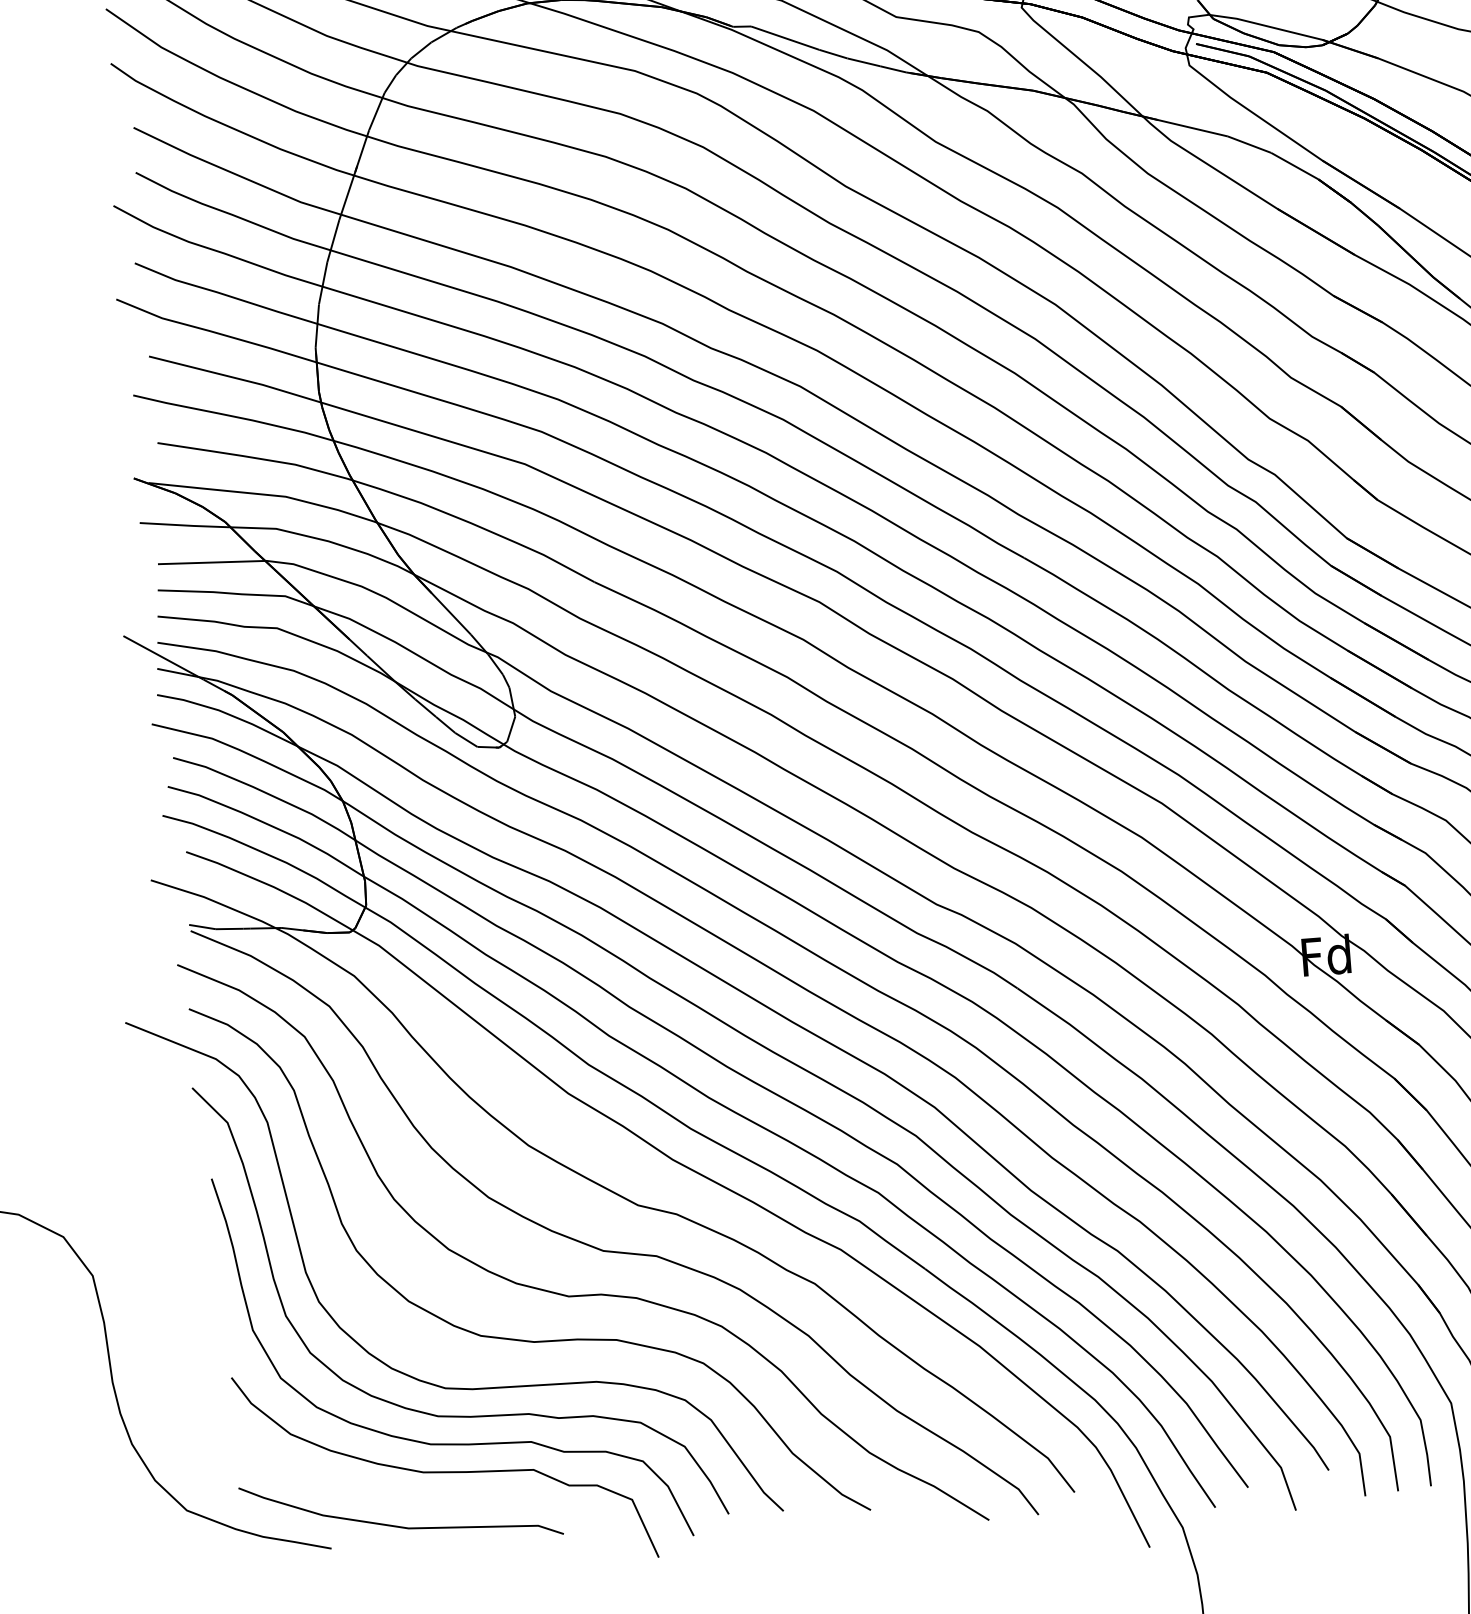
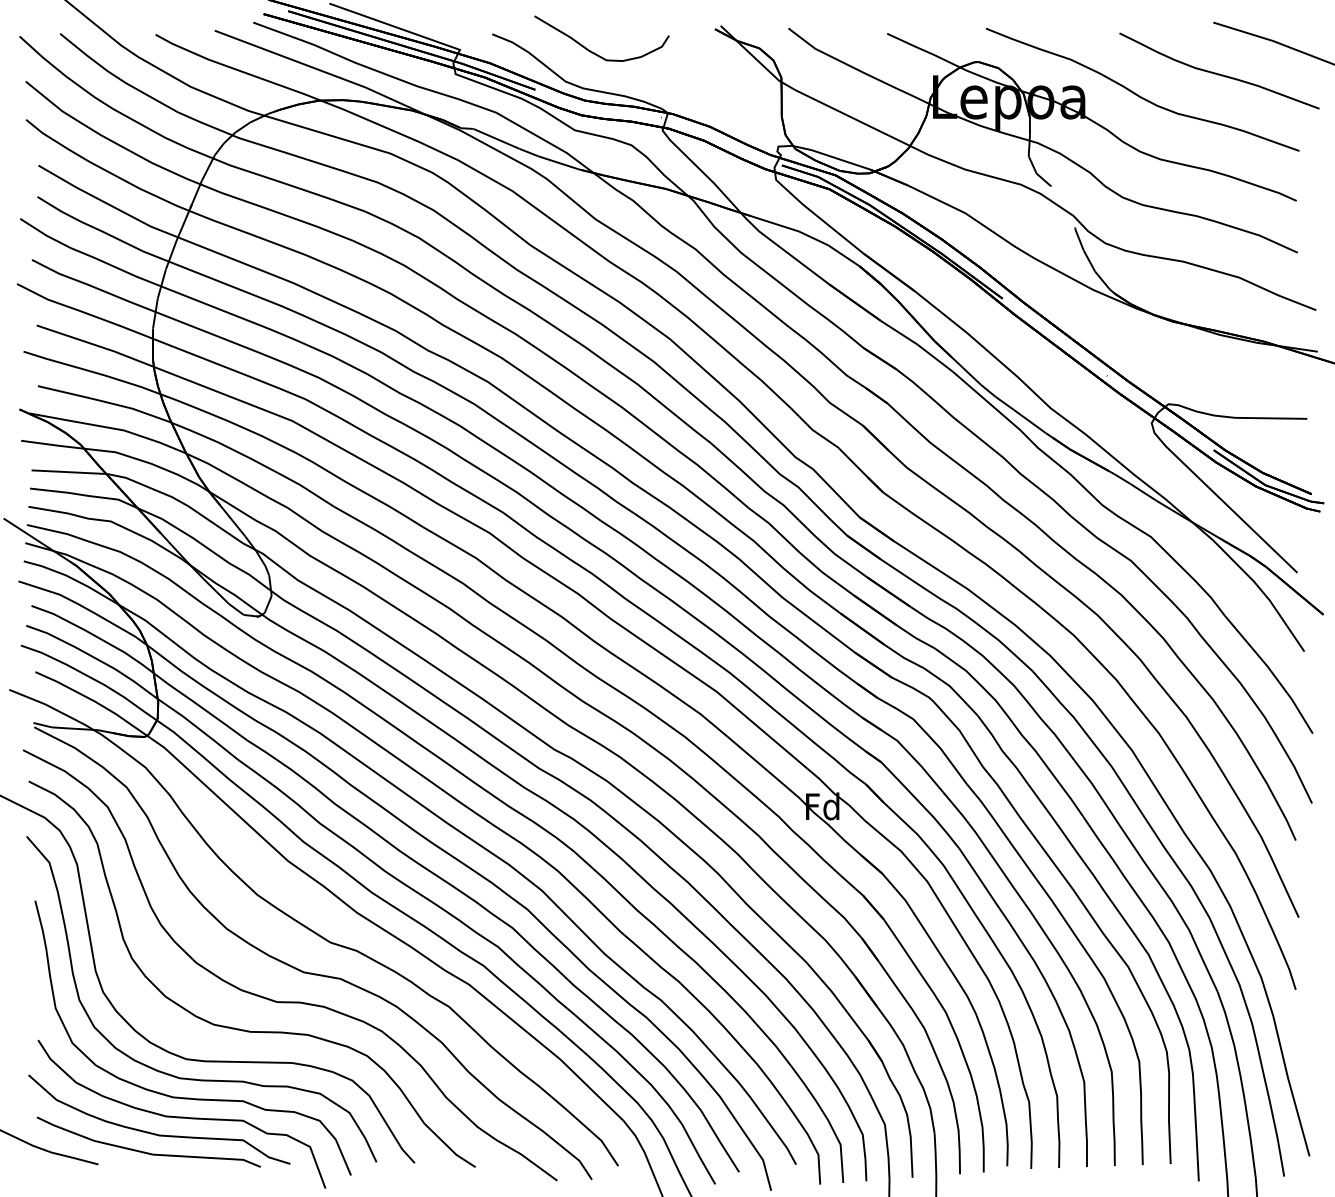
curve: (411, 1497) -> (156, 1133), added

